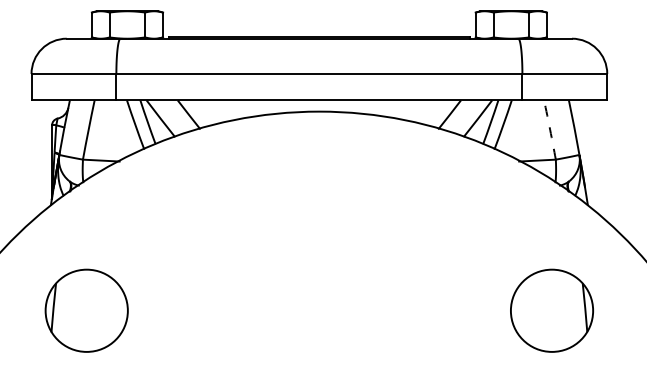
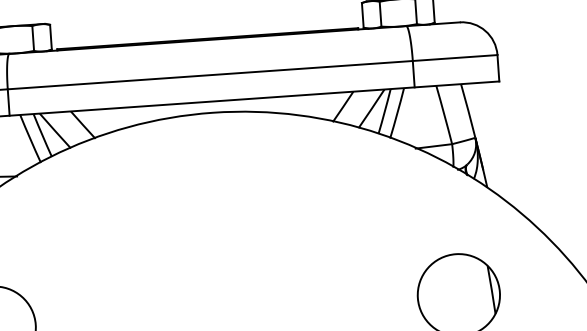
arc: (550, 129) -> (444, 114), dashed -> solid

